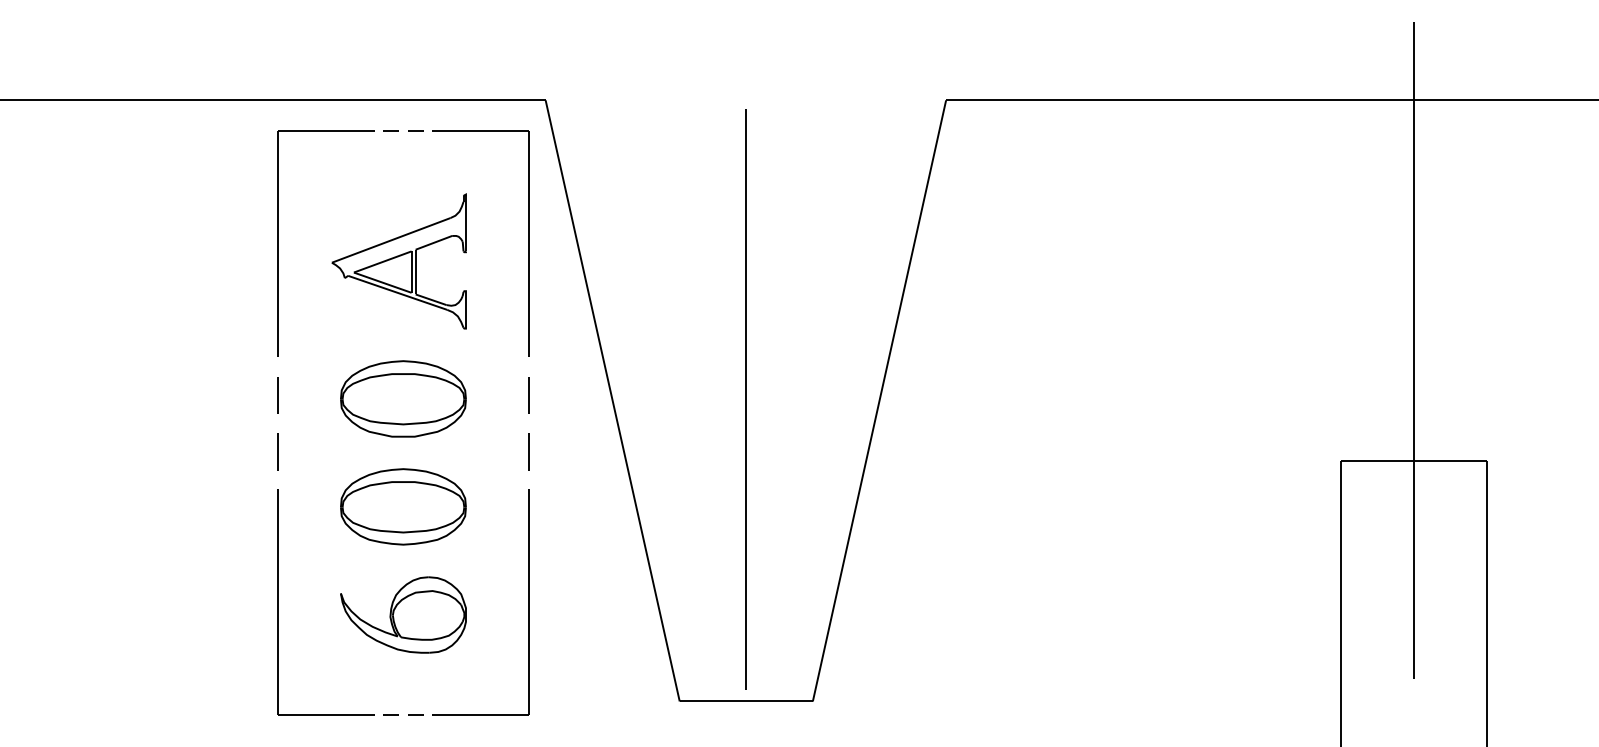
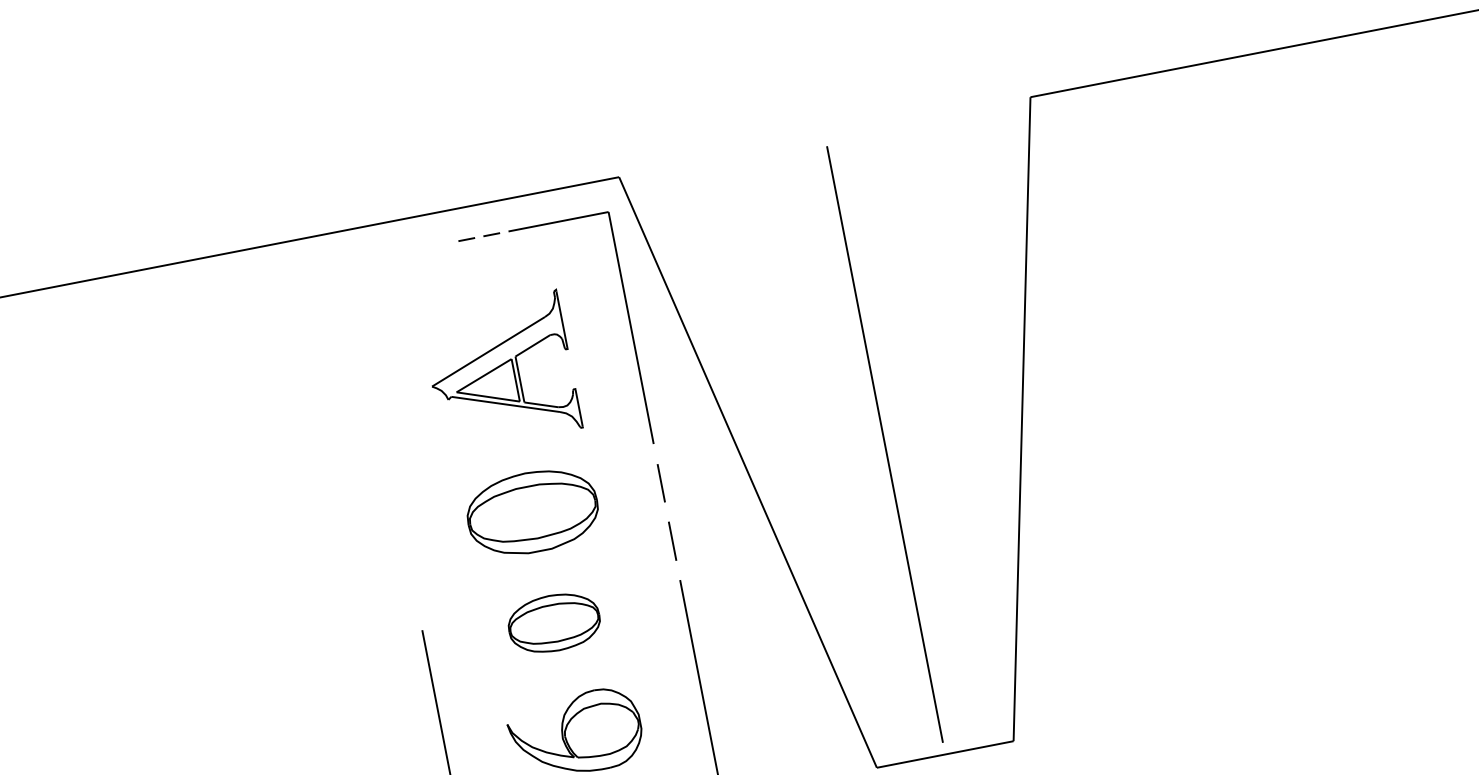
part: (278, 243) -> (373, 377), removed
line: (277, 395) -> (402, 533), removed
line: (277, 451) -> (413, 591), removed
part: (403, 506) -> (554, 622), size x0.7

